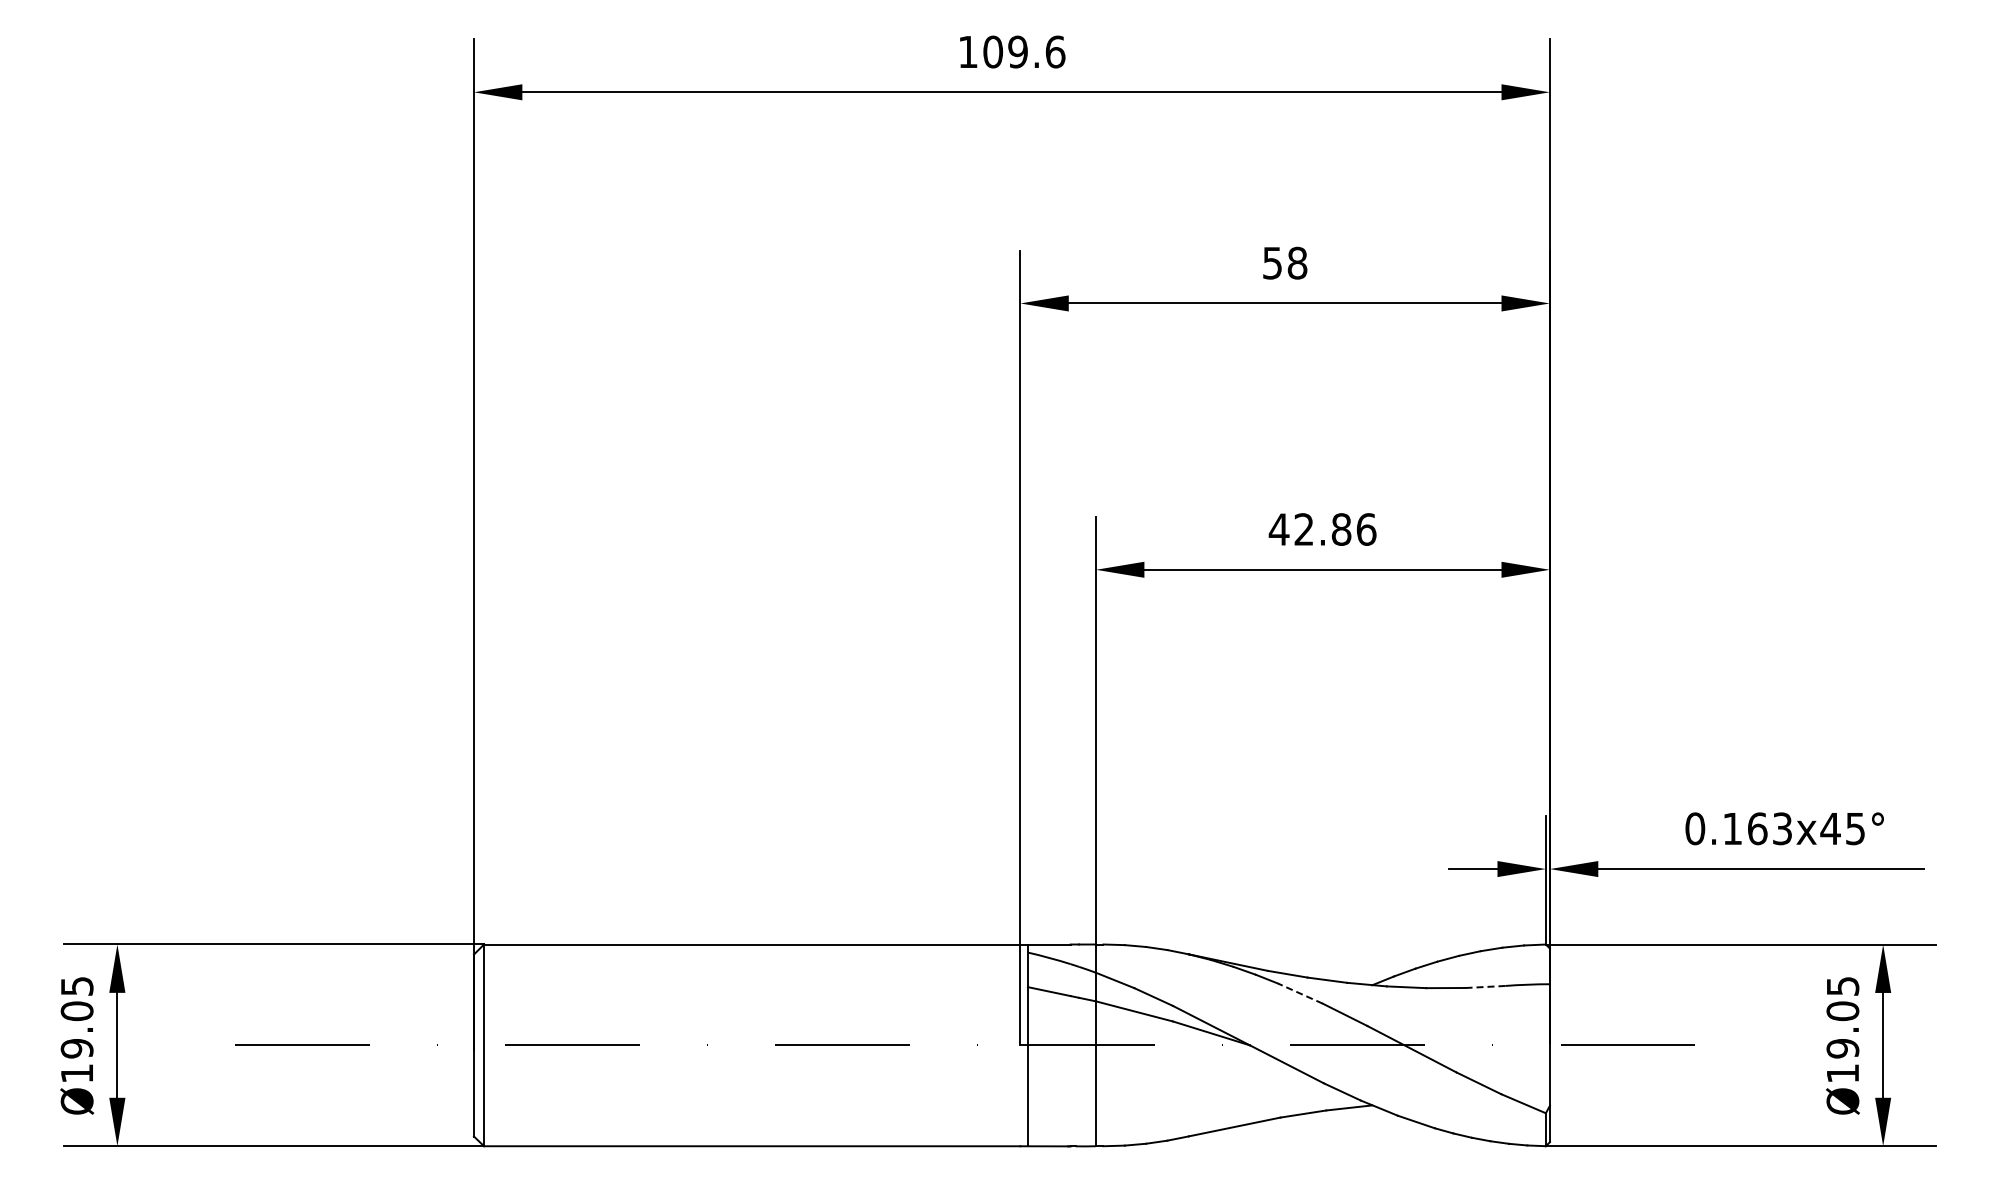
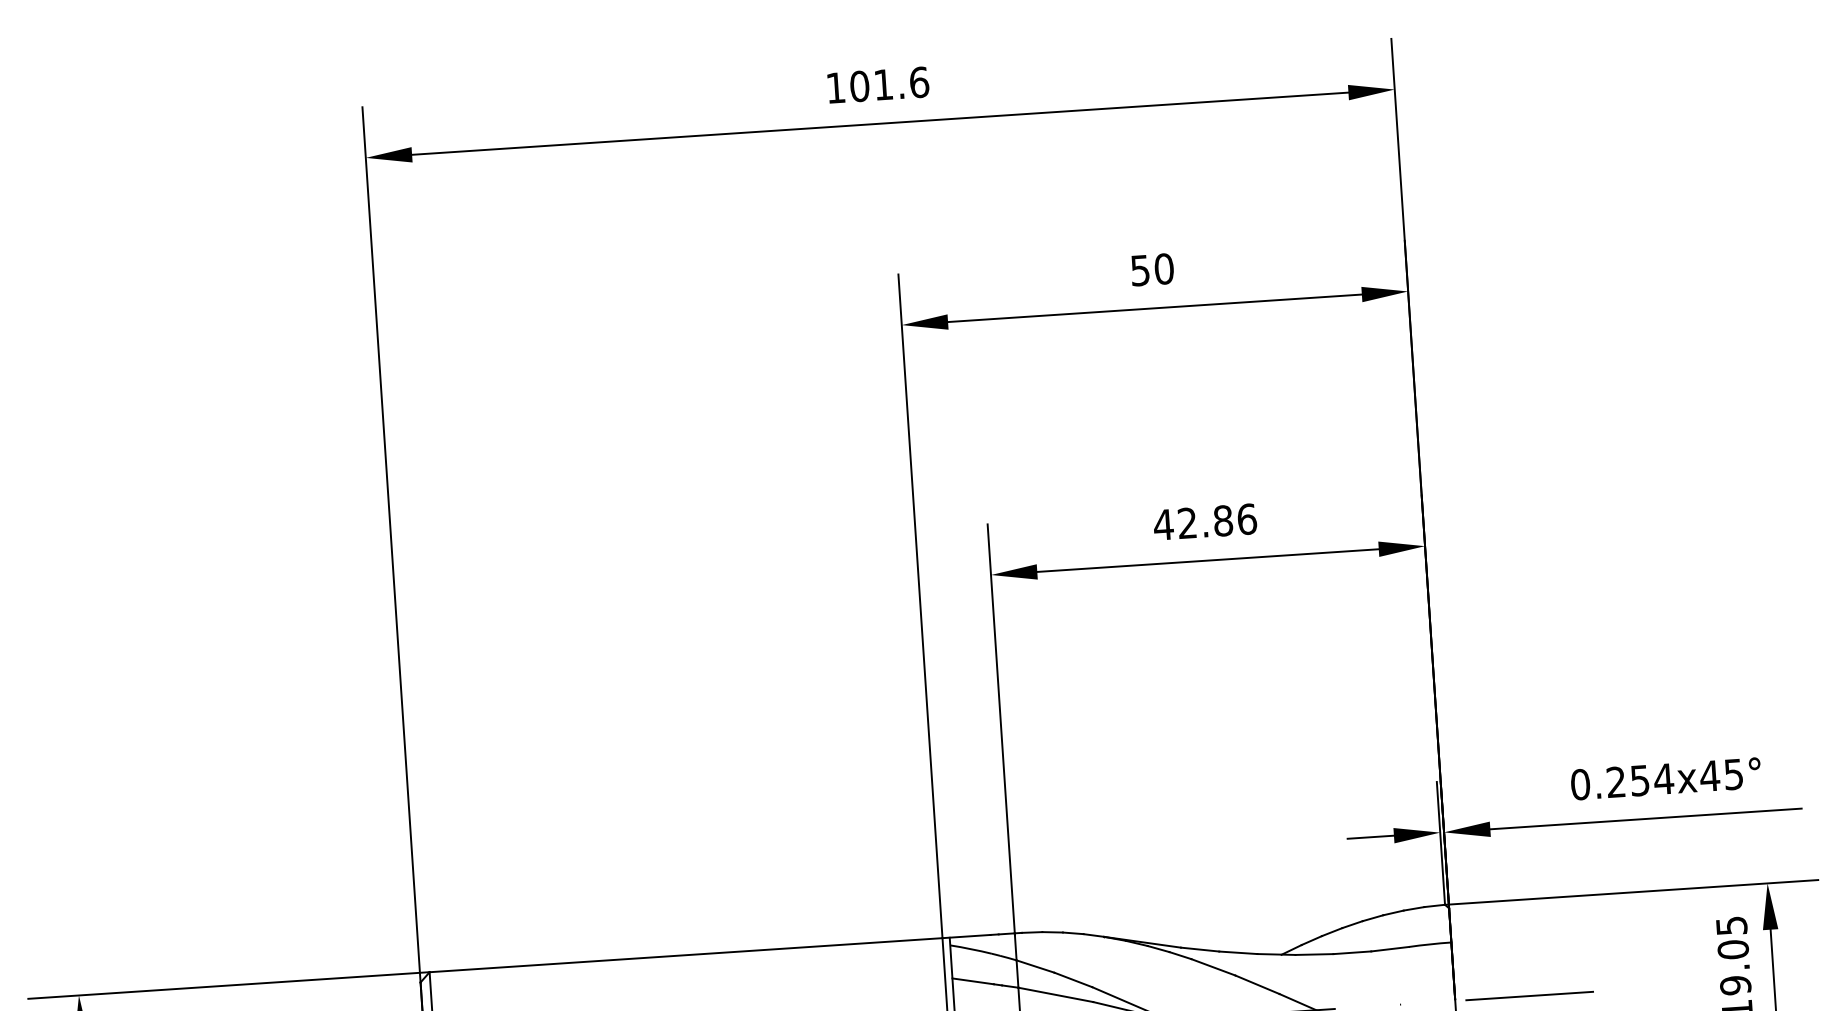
text: (1017, 51) -> (883, 84), 109.6 -> 101.6
text: (1297, 263) -> (1164, 269), 58 -> 50
text: (1757, 828) -> (1640, 780), 0.163x45° -> 0.254x45°
line: (1485, 986) -> (1389, 948), dashed -> solid
line: (1299, 993) -> (1212, 967), dashed -> solid

